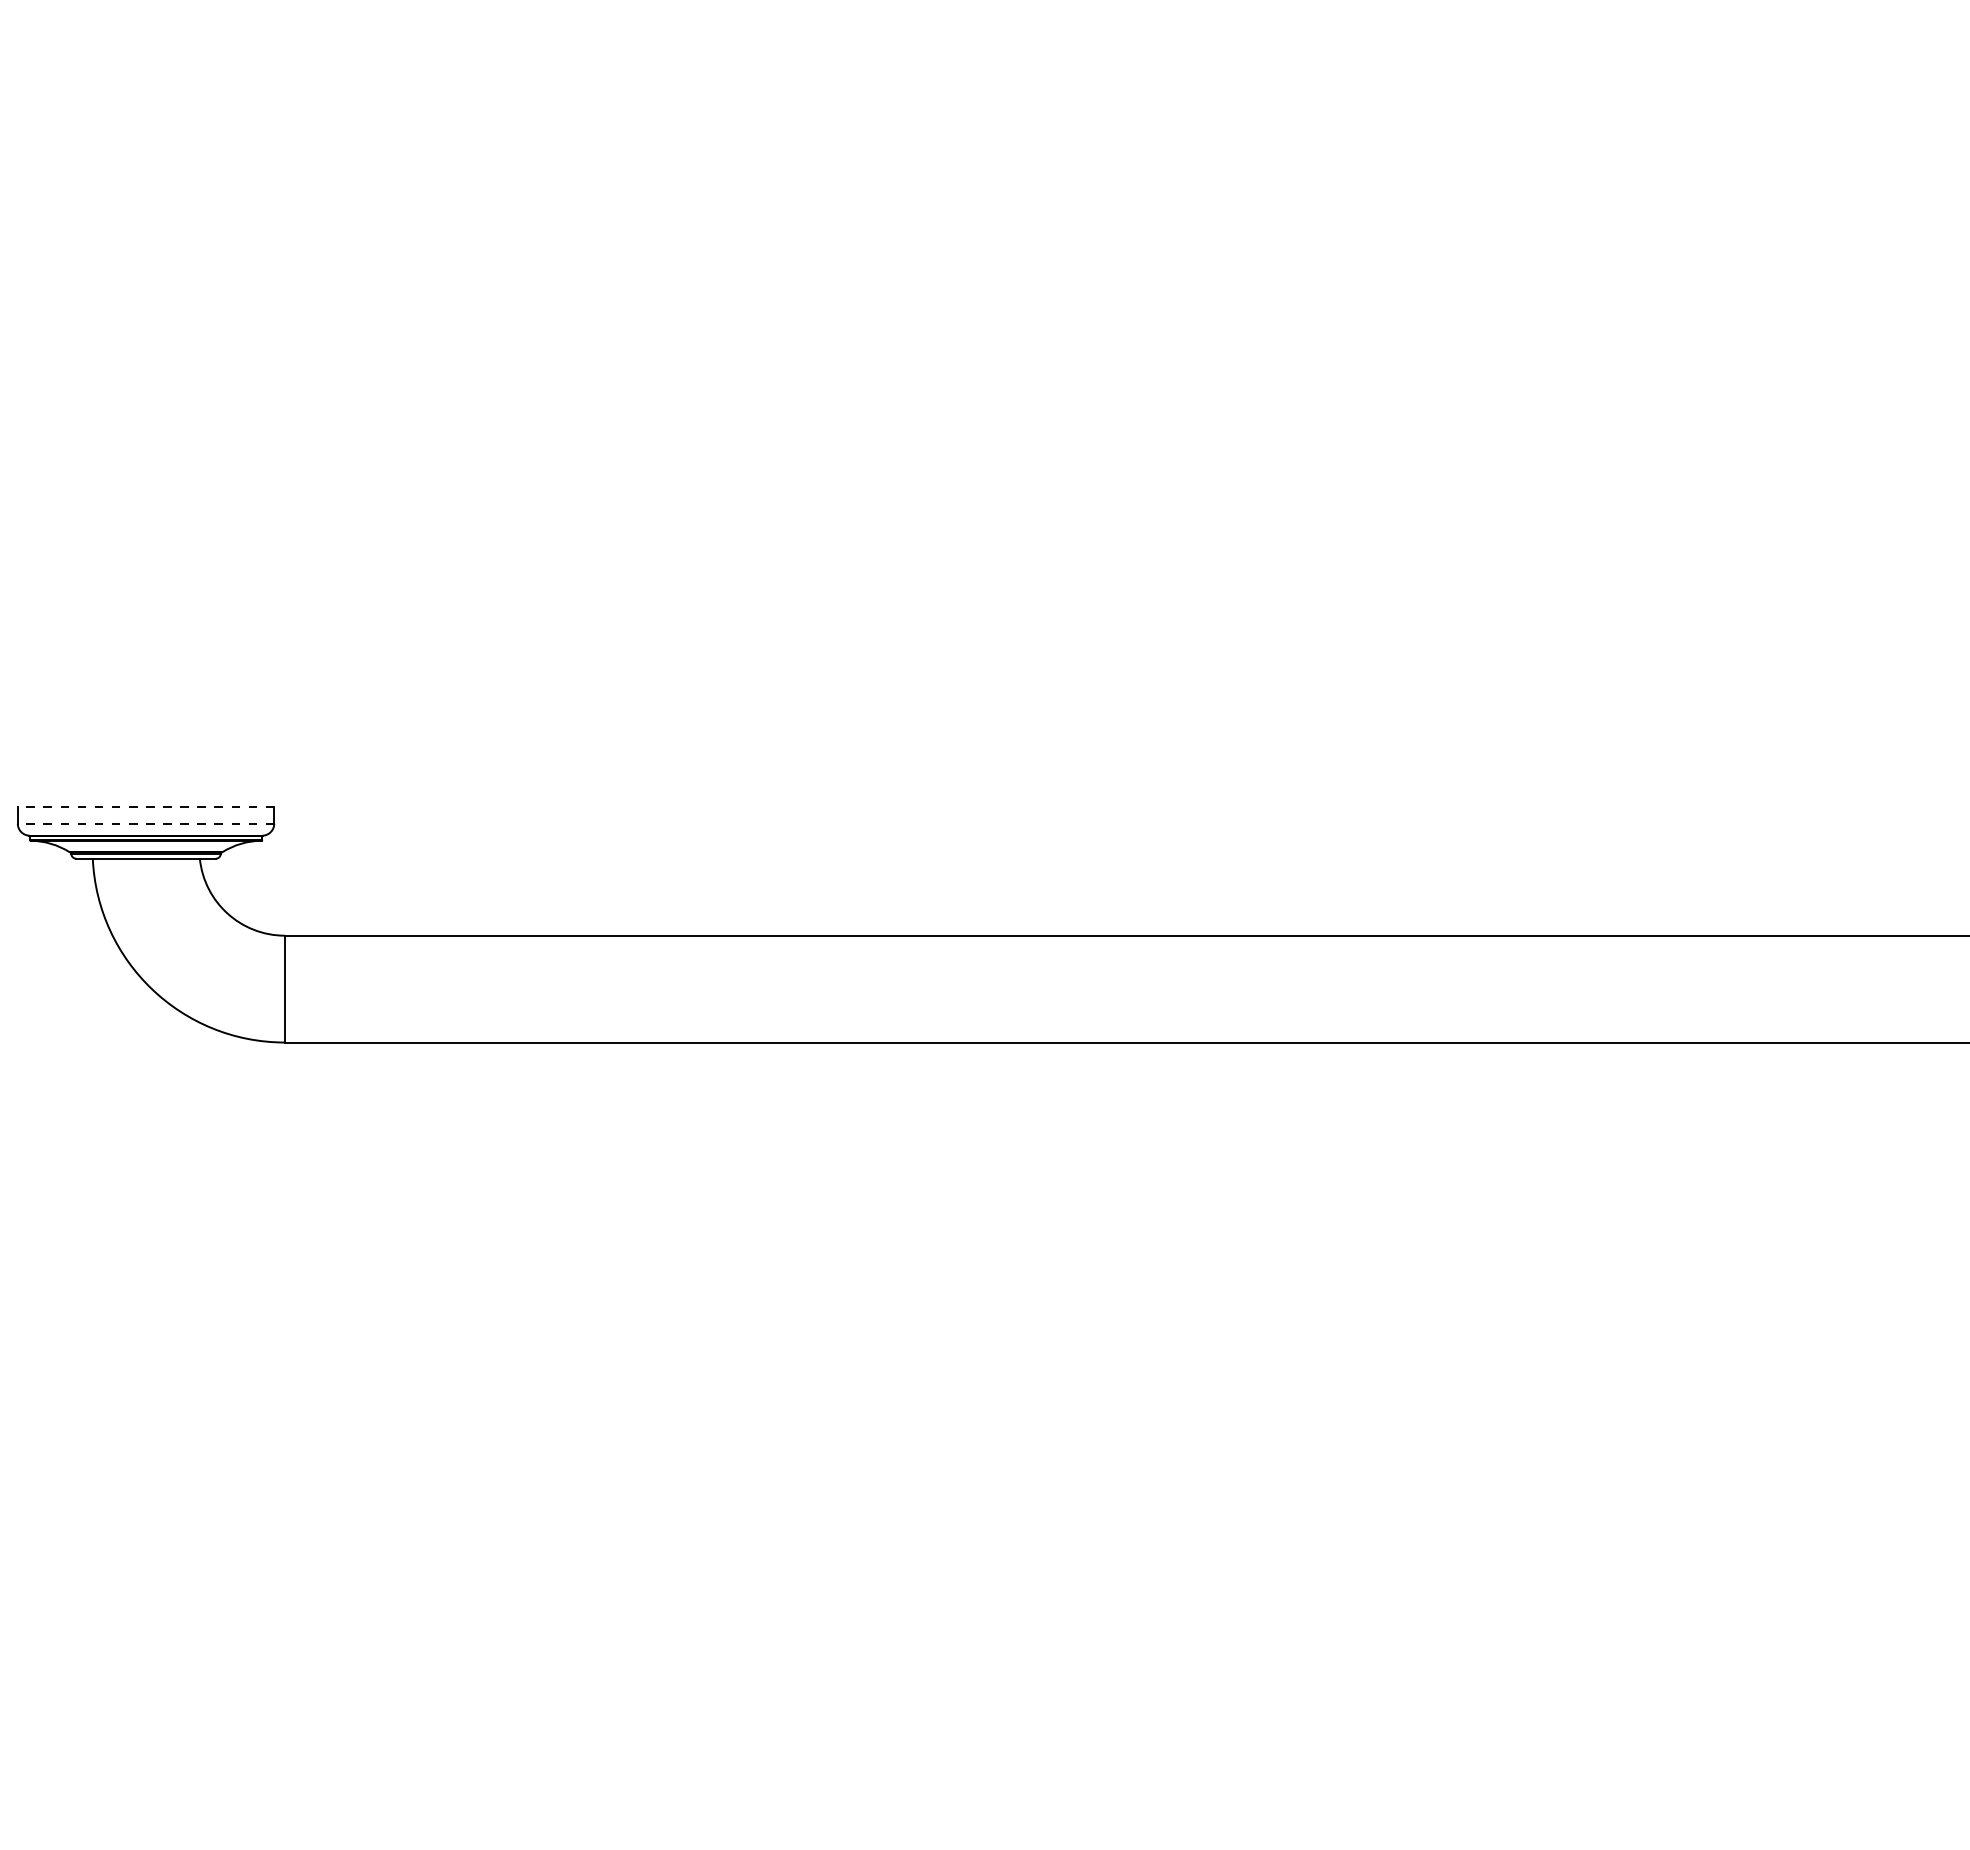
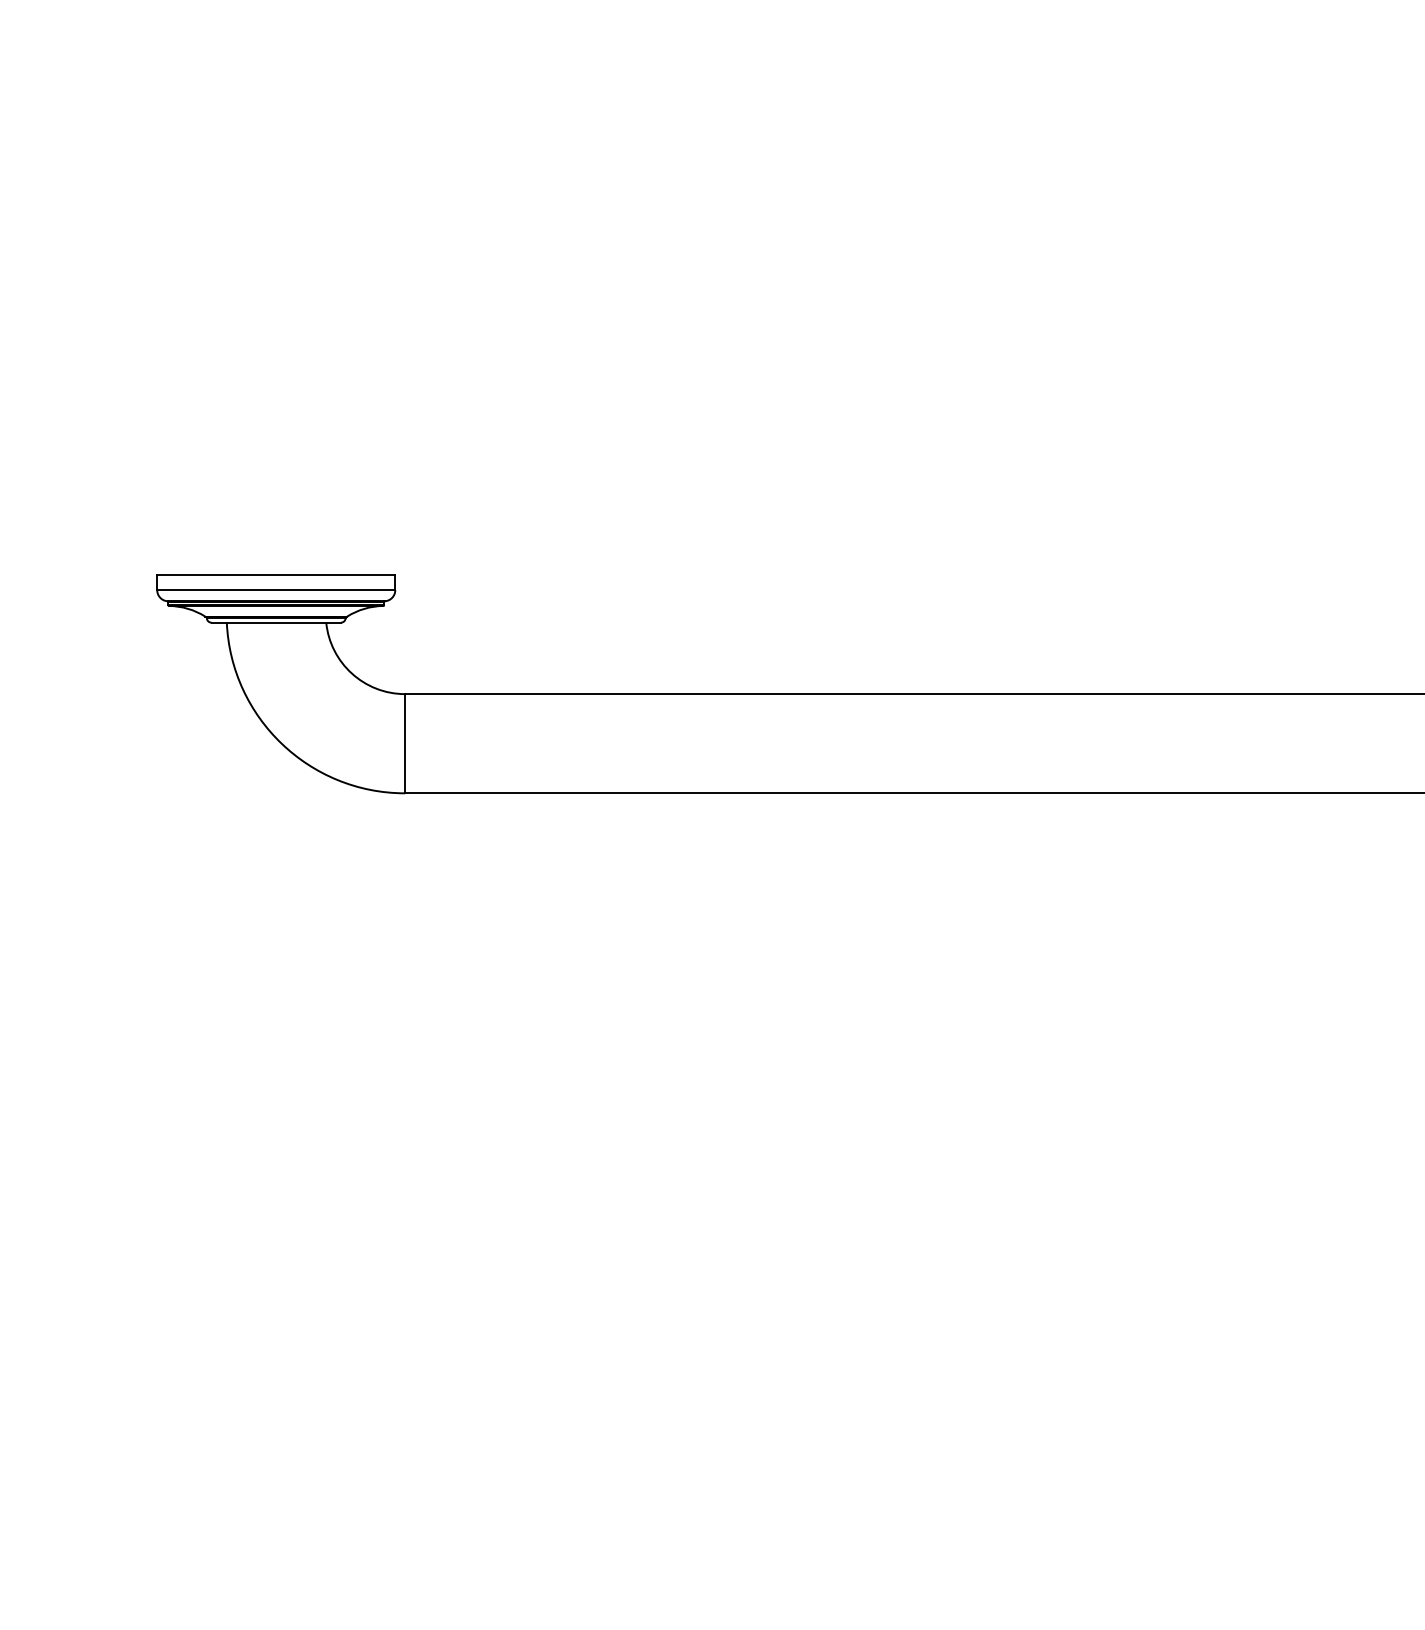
line: (145, 807) -> (275, 575), dashed -> solid
line: (145, 823) -> (275, 589), dashed -> solid

